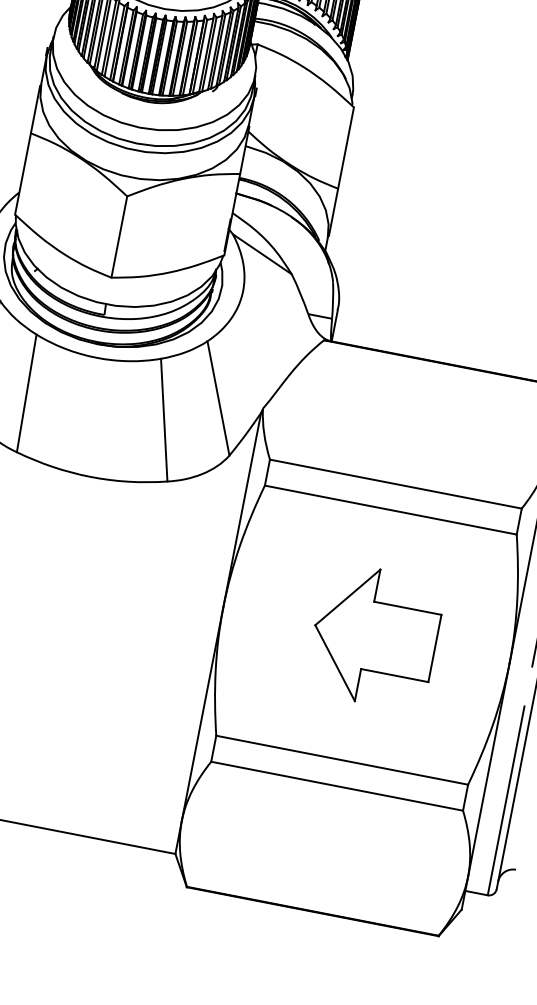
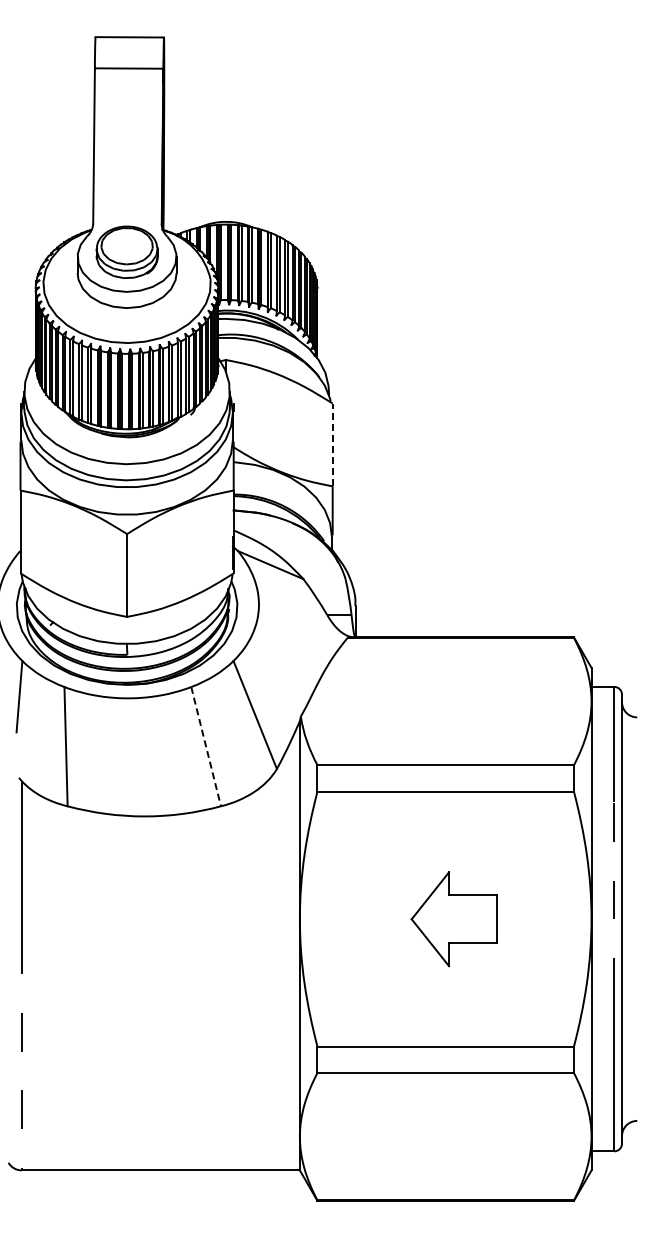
line: (345, 147) -> (332, 444), solid -> dashed
line: (164, 421) -> (206, 747), solid -> dashed
part: (374, 636) -> (453, 919), size x0.7

